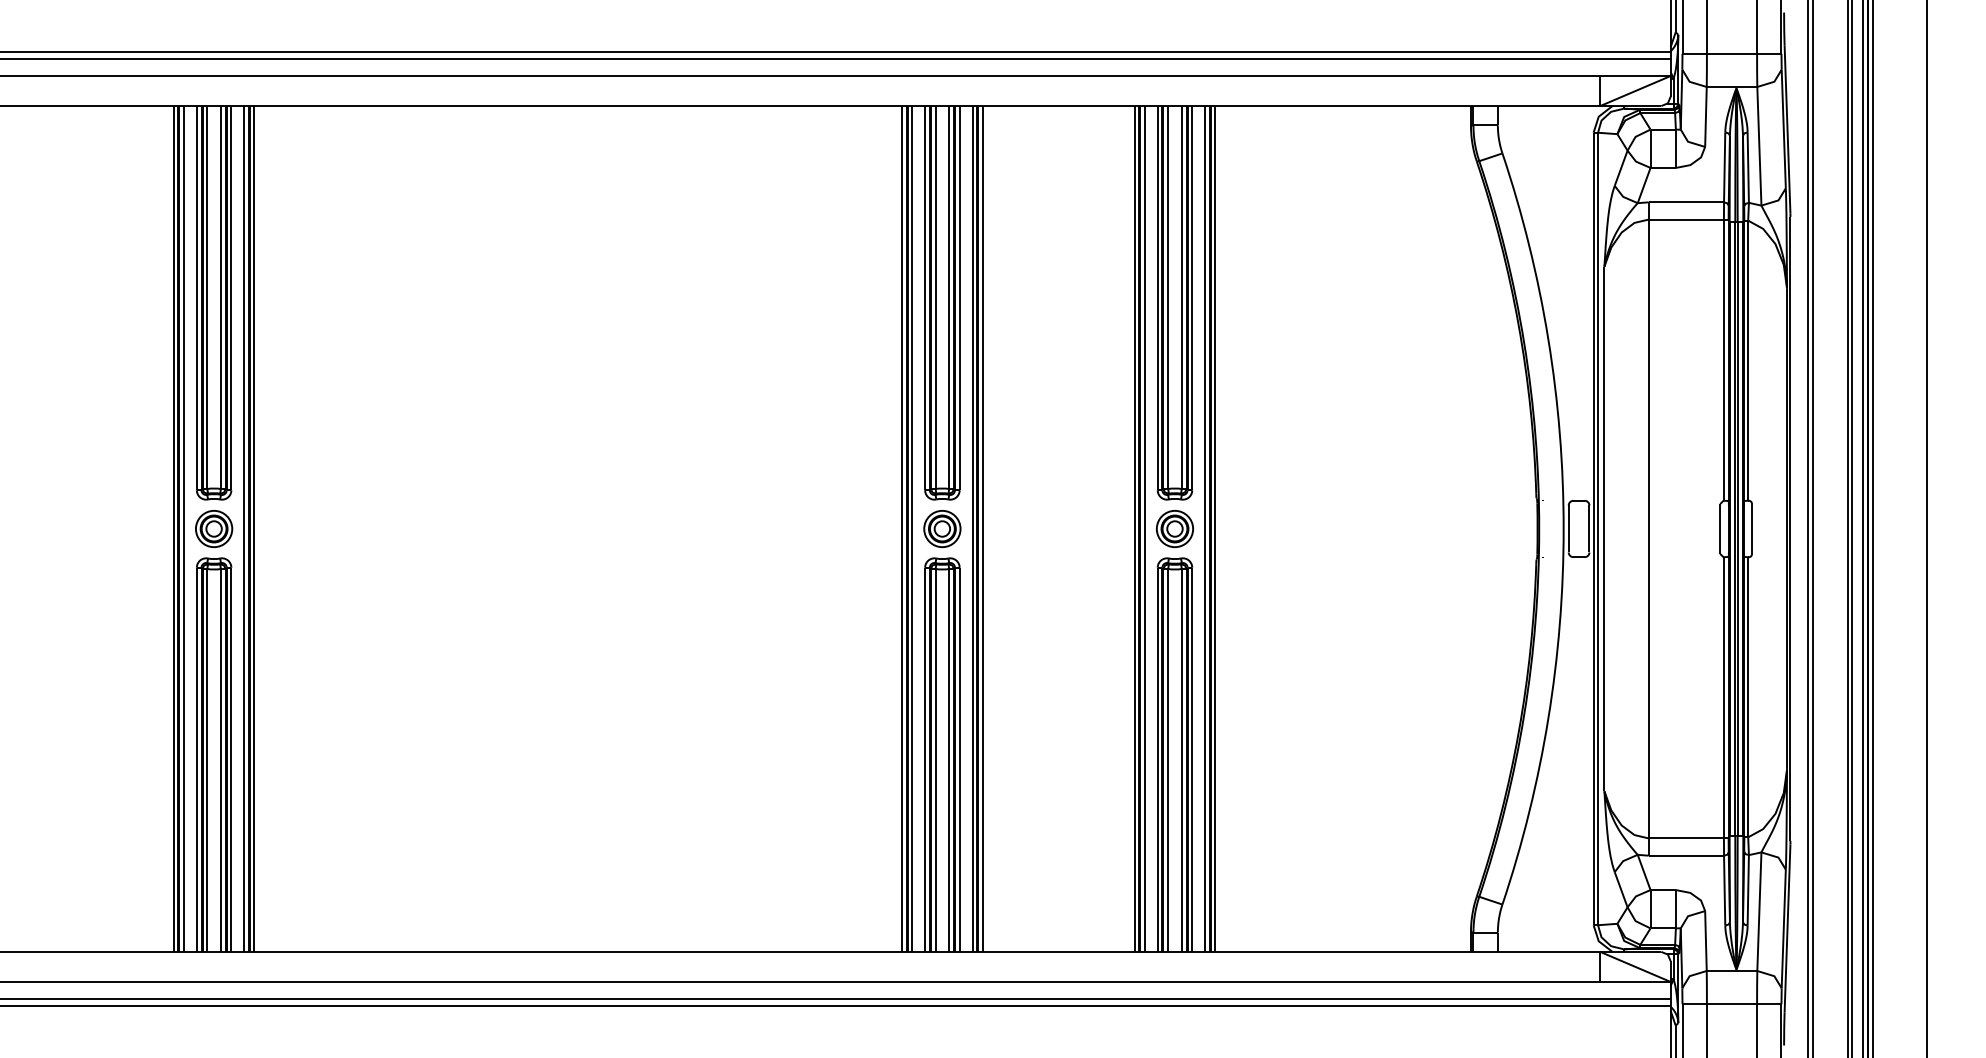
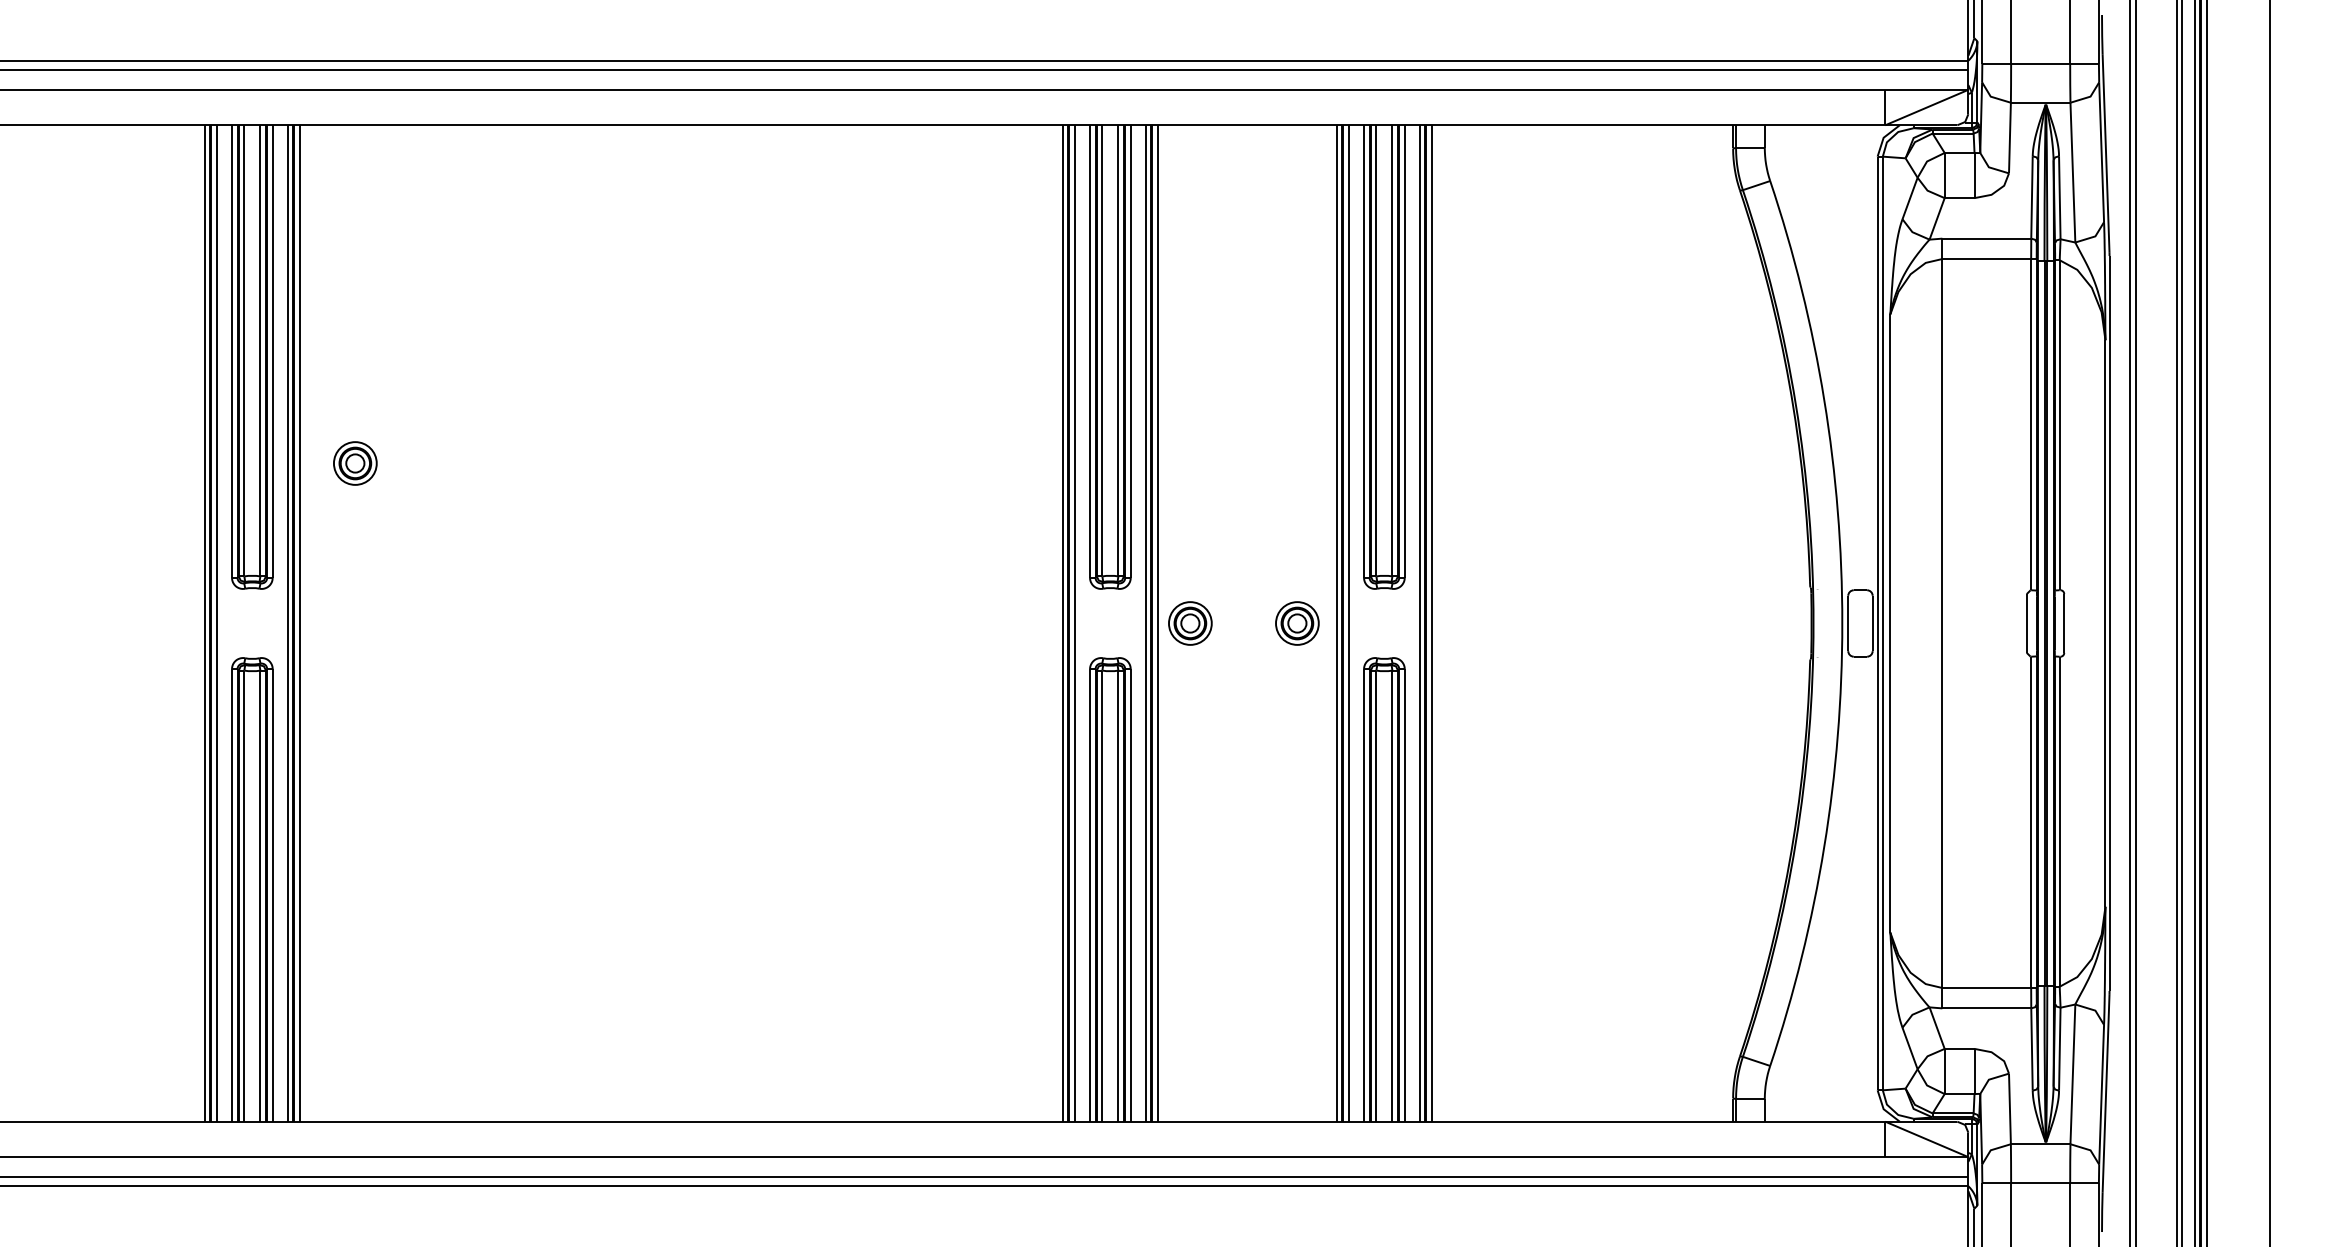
part: (214, 529) -> (355, 463), moved
part: (942, 529) -> (1190, 623), moved
part: (1175, 529) -> (1297, 623), moved

